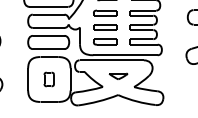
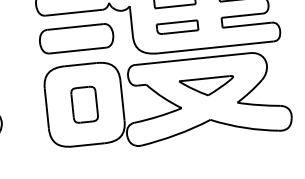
part: (118, 76) -> (207, 86), size x1.67
part: (48, 79) -> (83, 104), size x1.43

